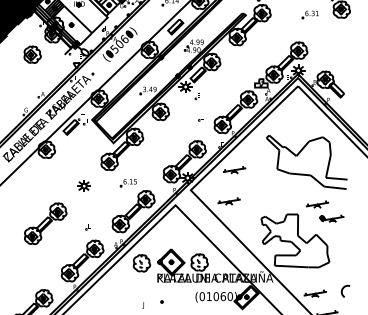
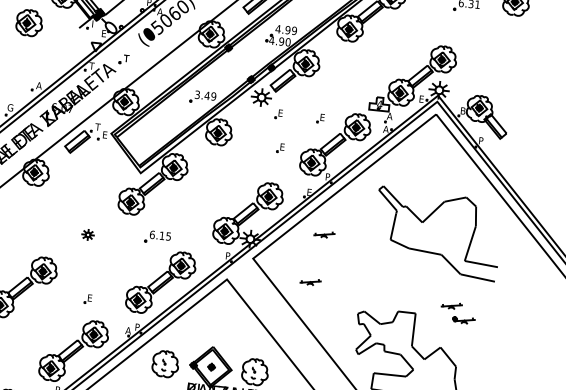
part: (223, 96) -> (318, 118), added
part: (234, 170) -> (324, 234), size x0.6
part: (83, 185) -> (87, 234), size x0.6
part: (228, 201) -> (309, 282), size x0.6
part: (325, 211) -> (458, 313), size x0.6

